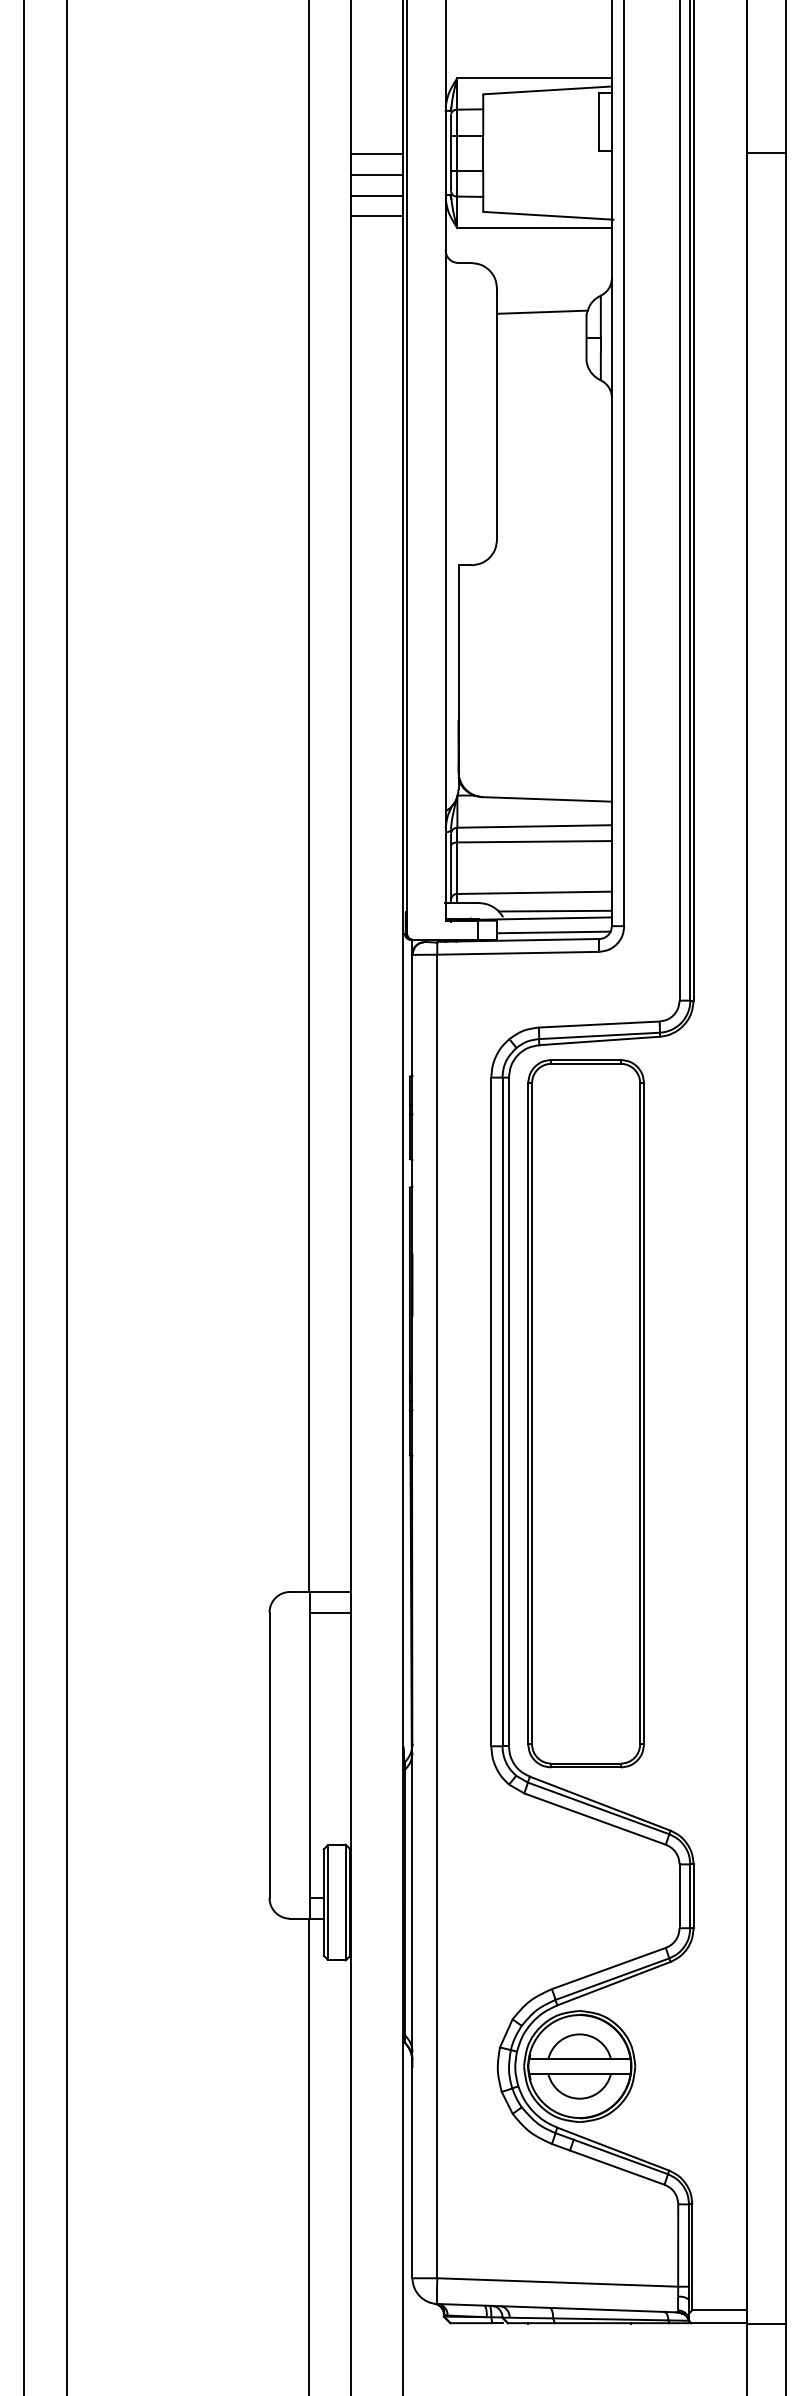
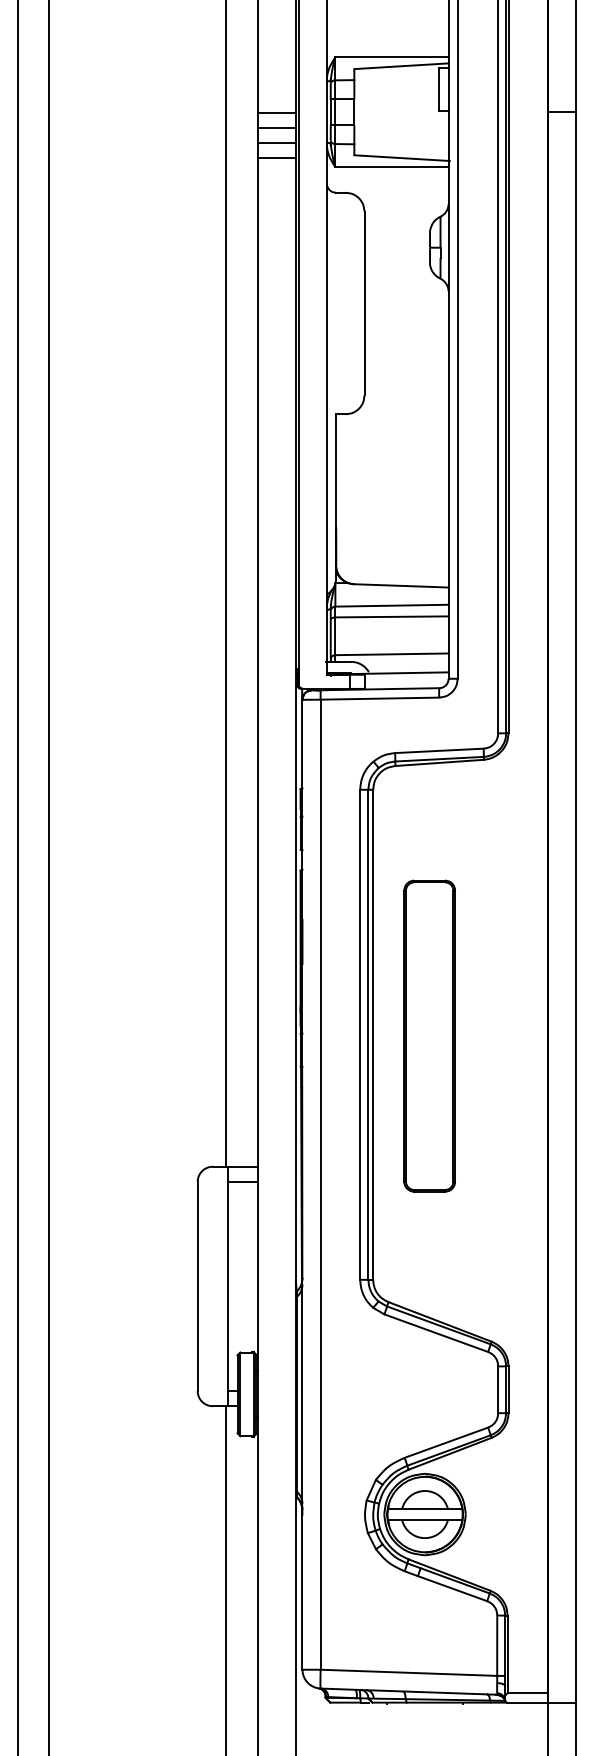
line: (542, 311) -> (397, 228), removed
line: (554, 910) -> (406, 667), removed
line: (553, 932) -> (405, 683), removed
part: (585, 1413) -> (429, 1035), size x0.6

